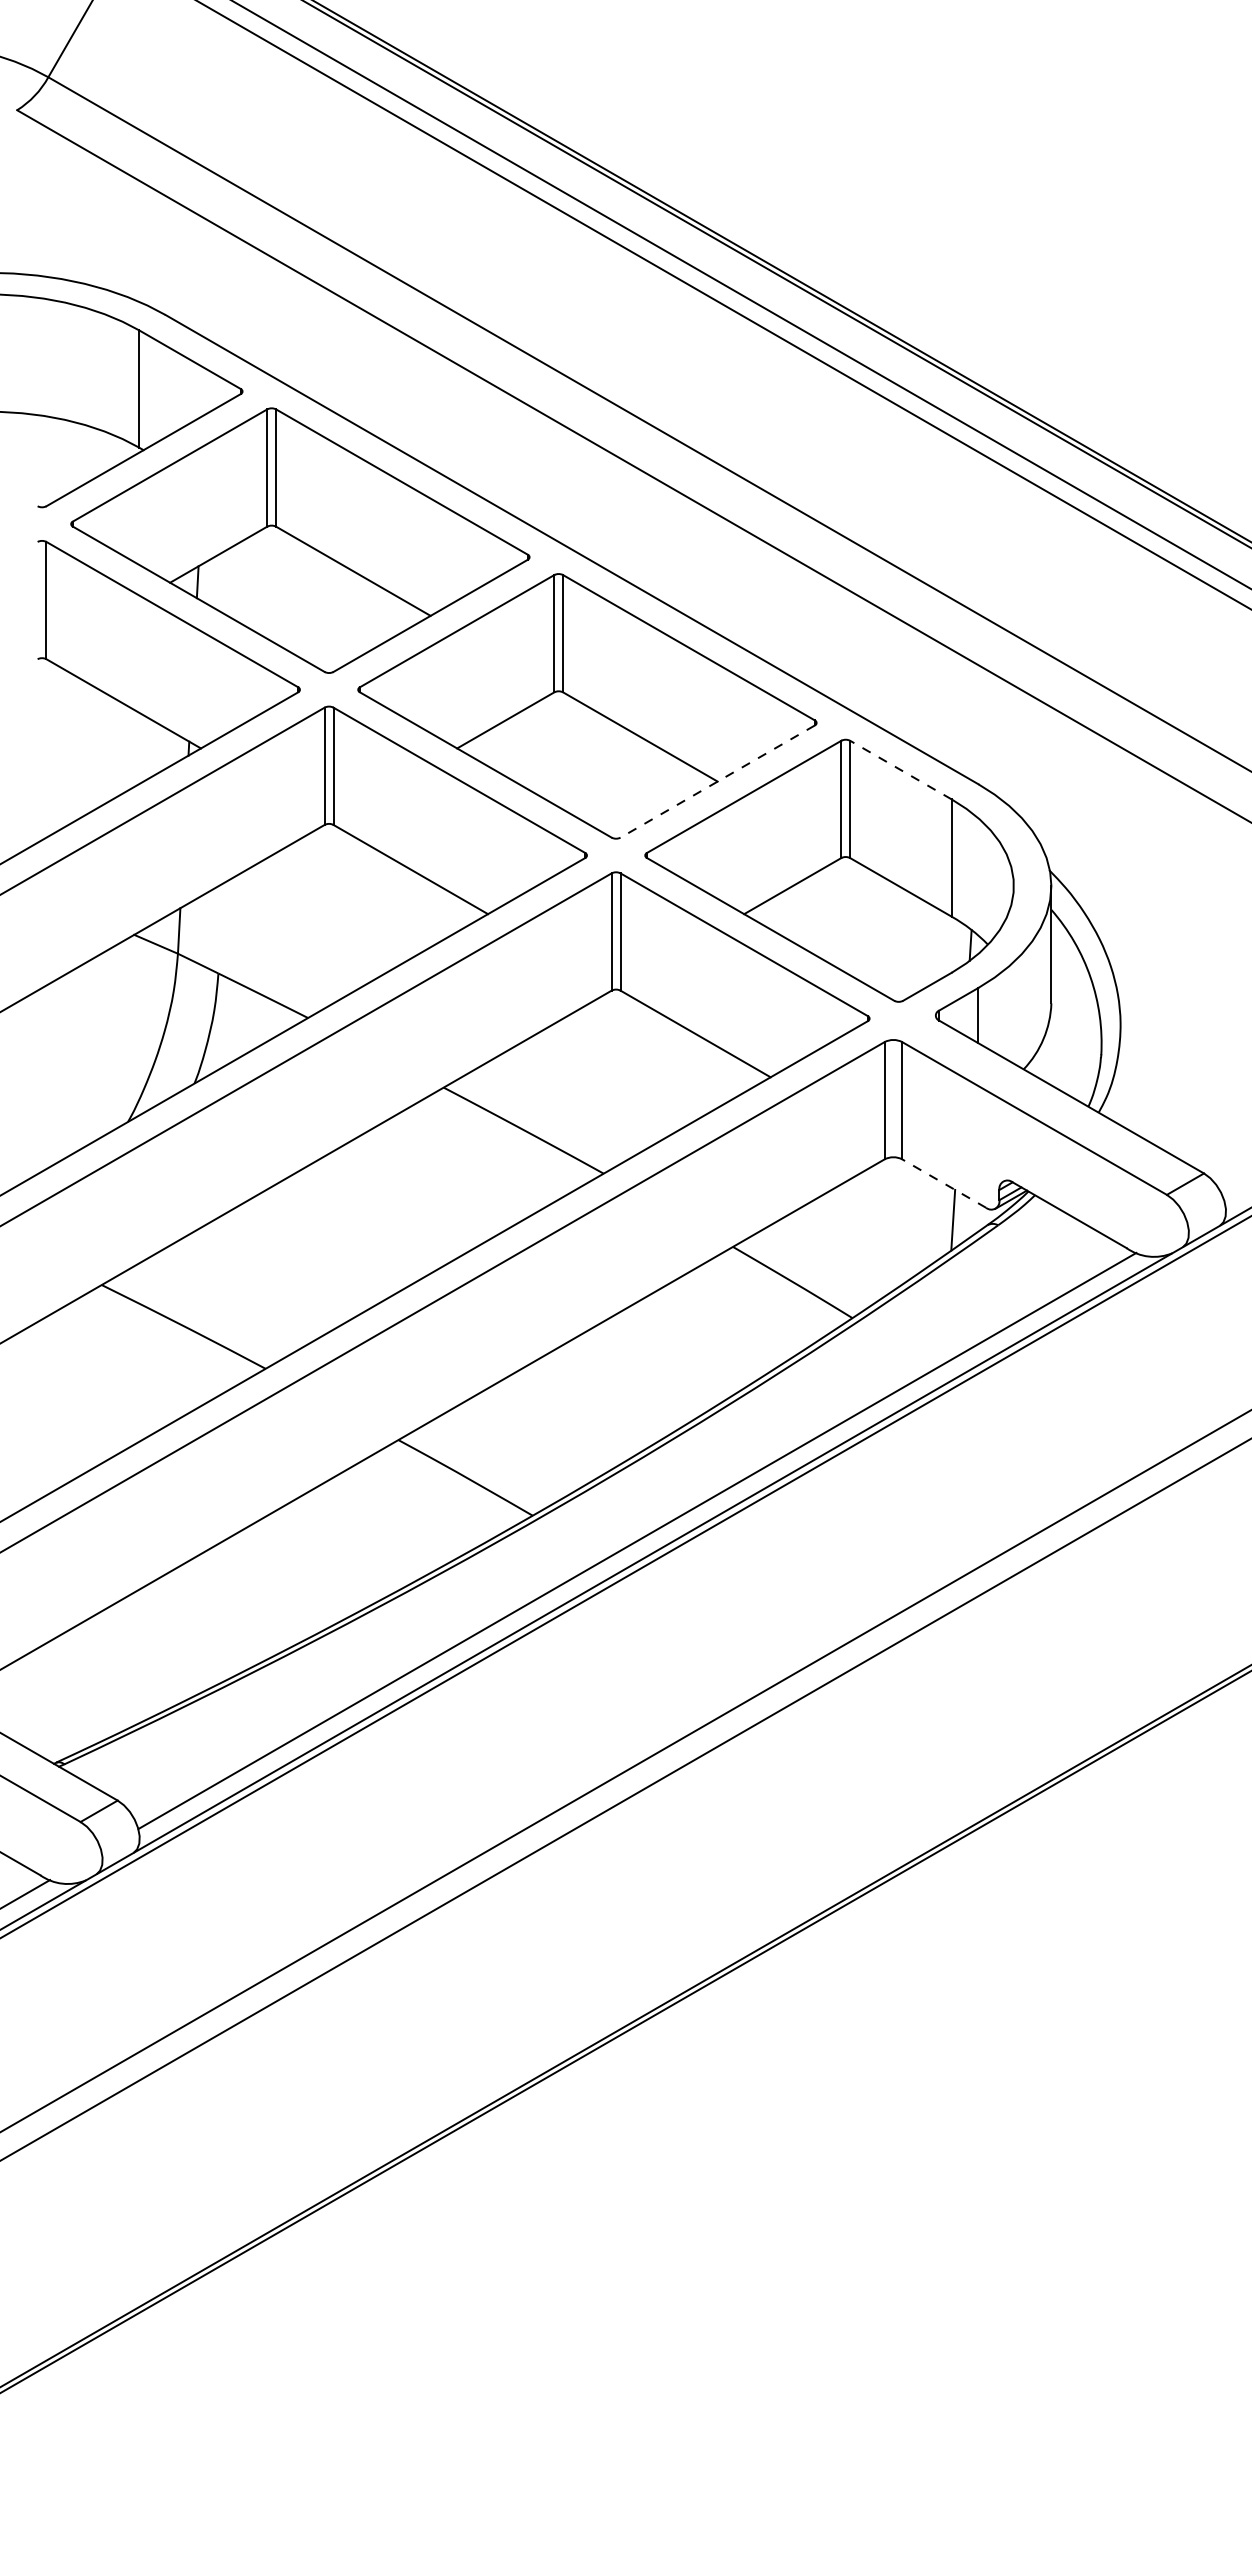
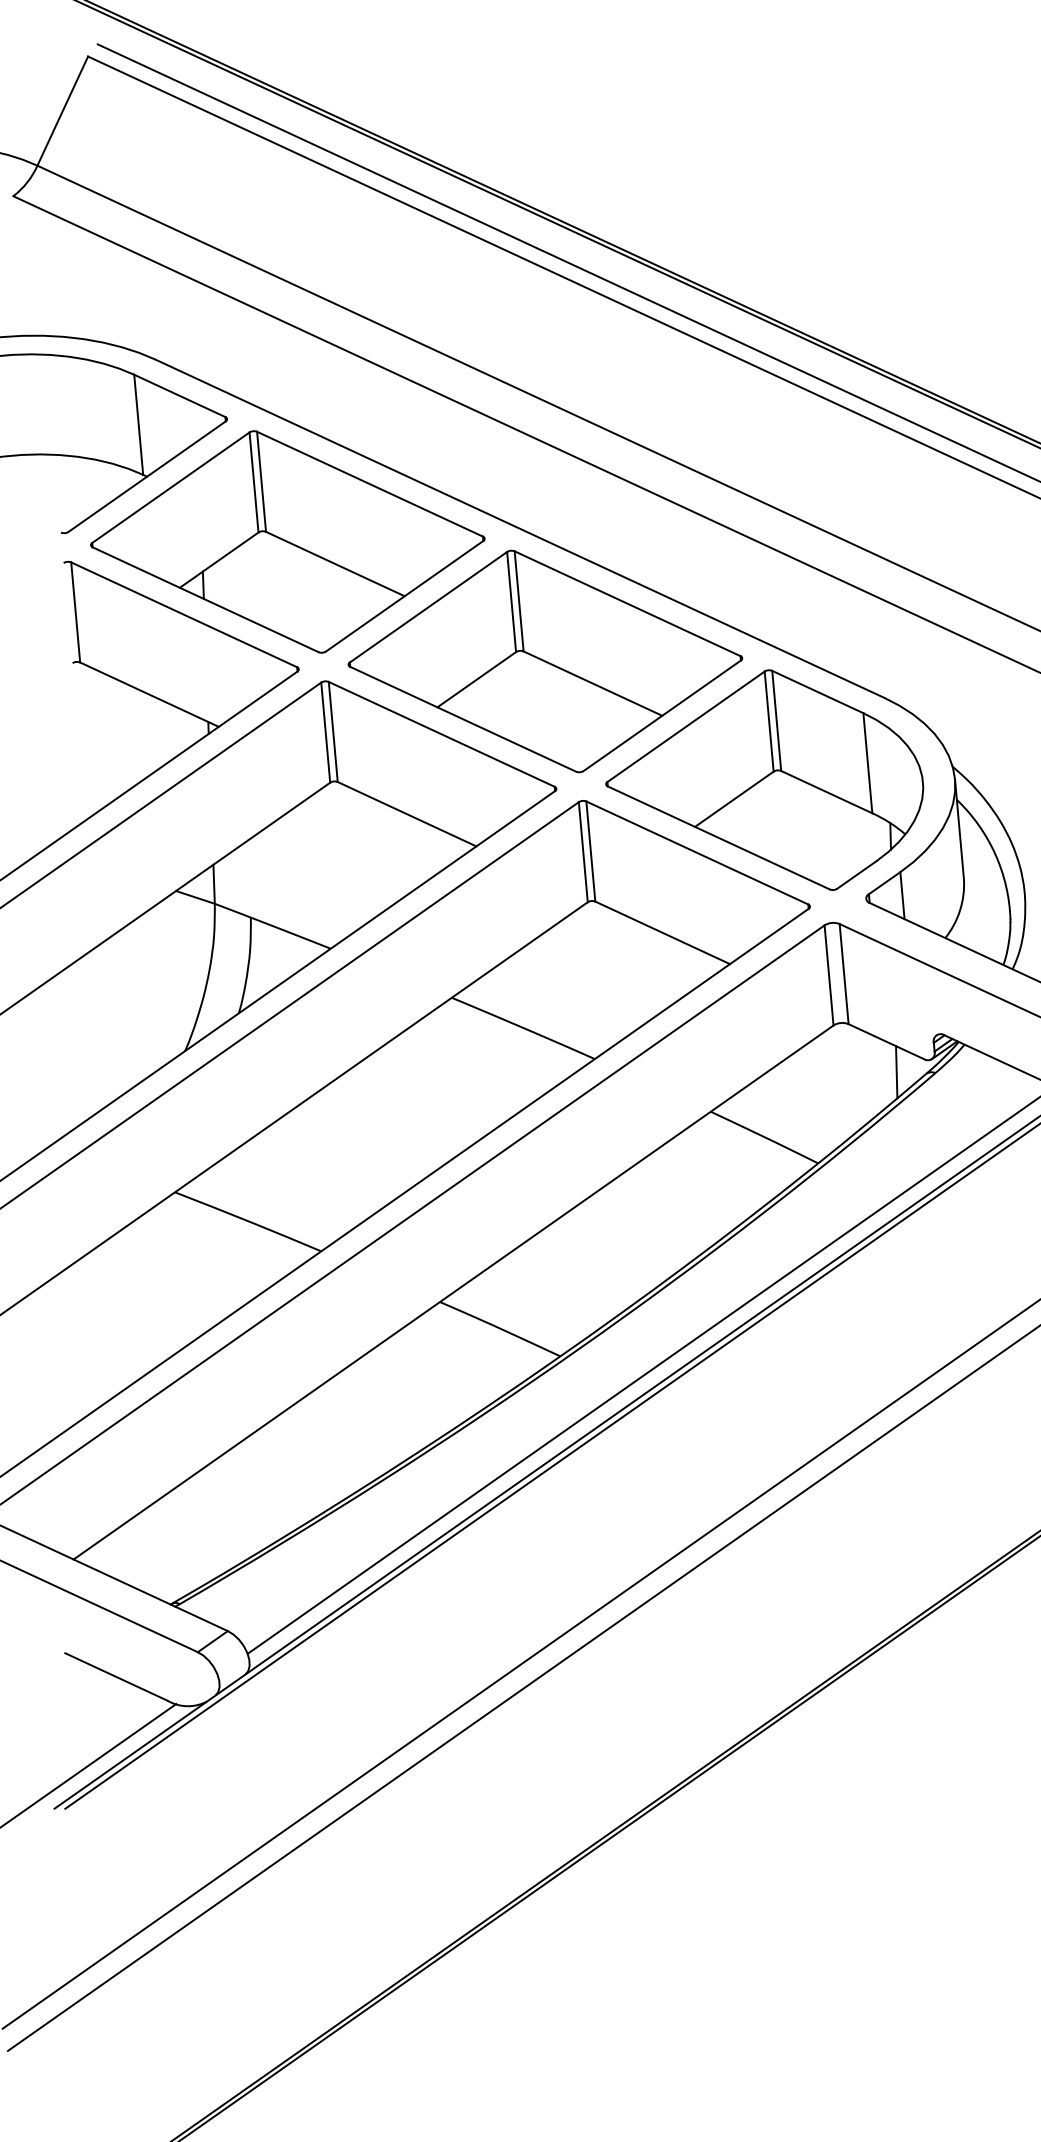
line: (900, 770) -> (817, 692), dashed -> solid
line: (717, 781) -> (662, 715), dashed -> solid
line: (943, 1183) -> (885, 1041), dashed -> solid

